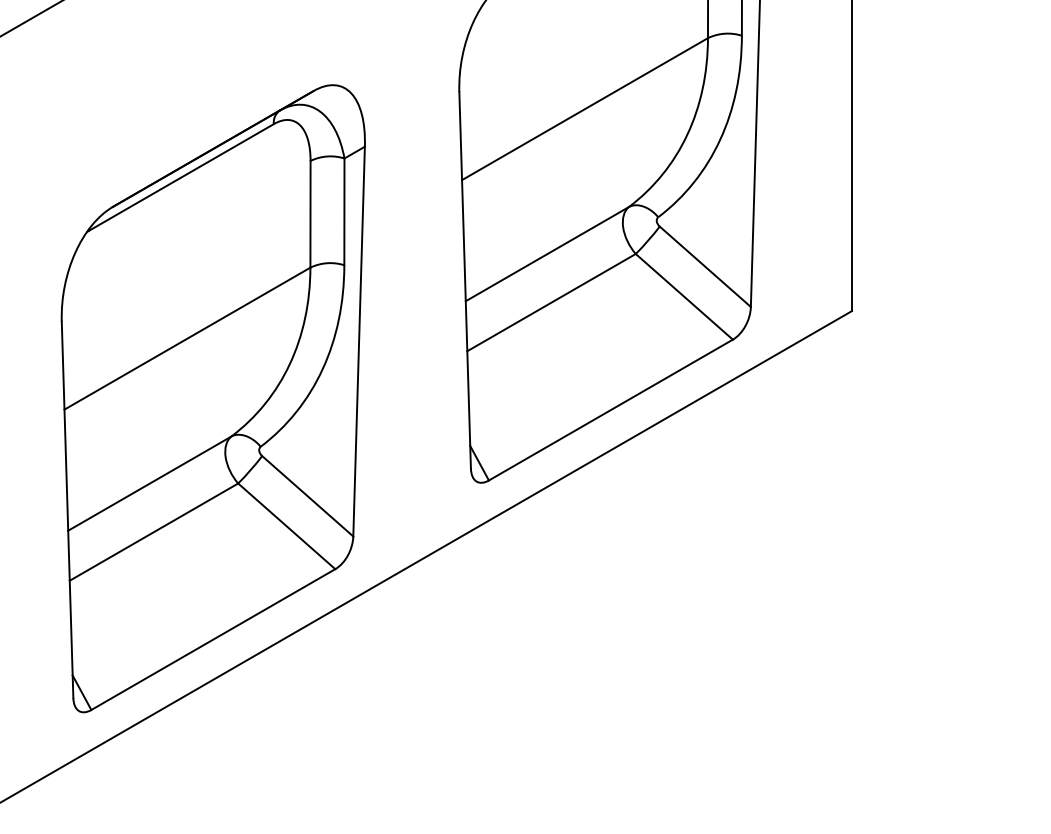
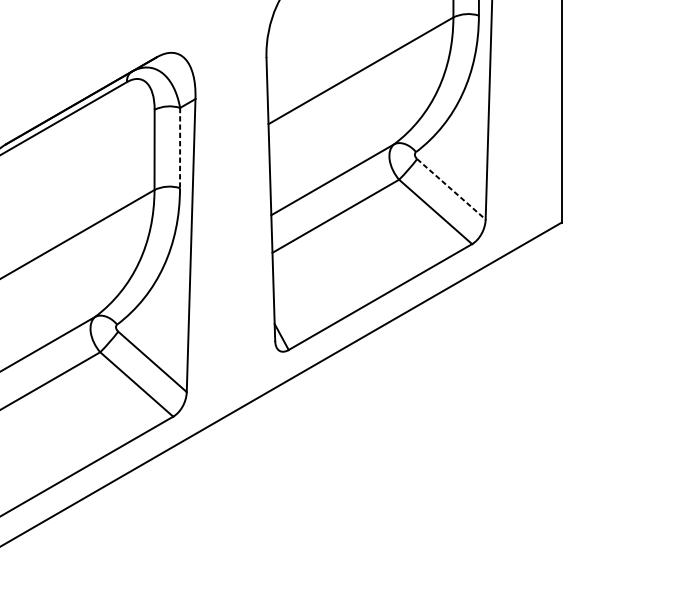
line: (344, 212) -> (180, 148), solid -> dashed
line: (705, 266) -> (451, 189), solid -> dashed

